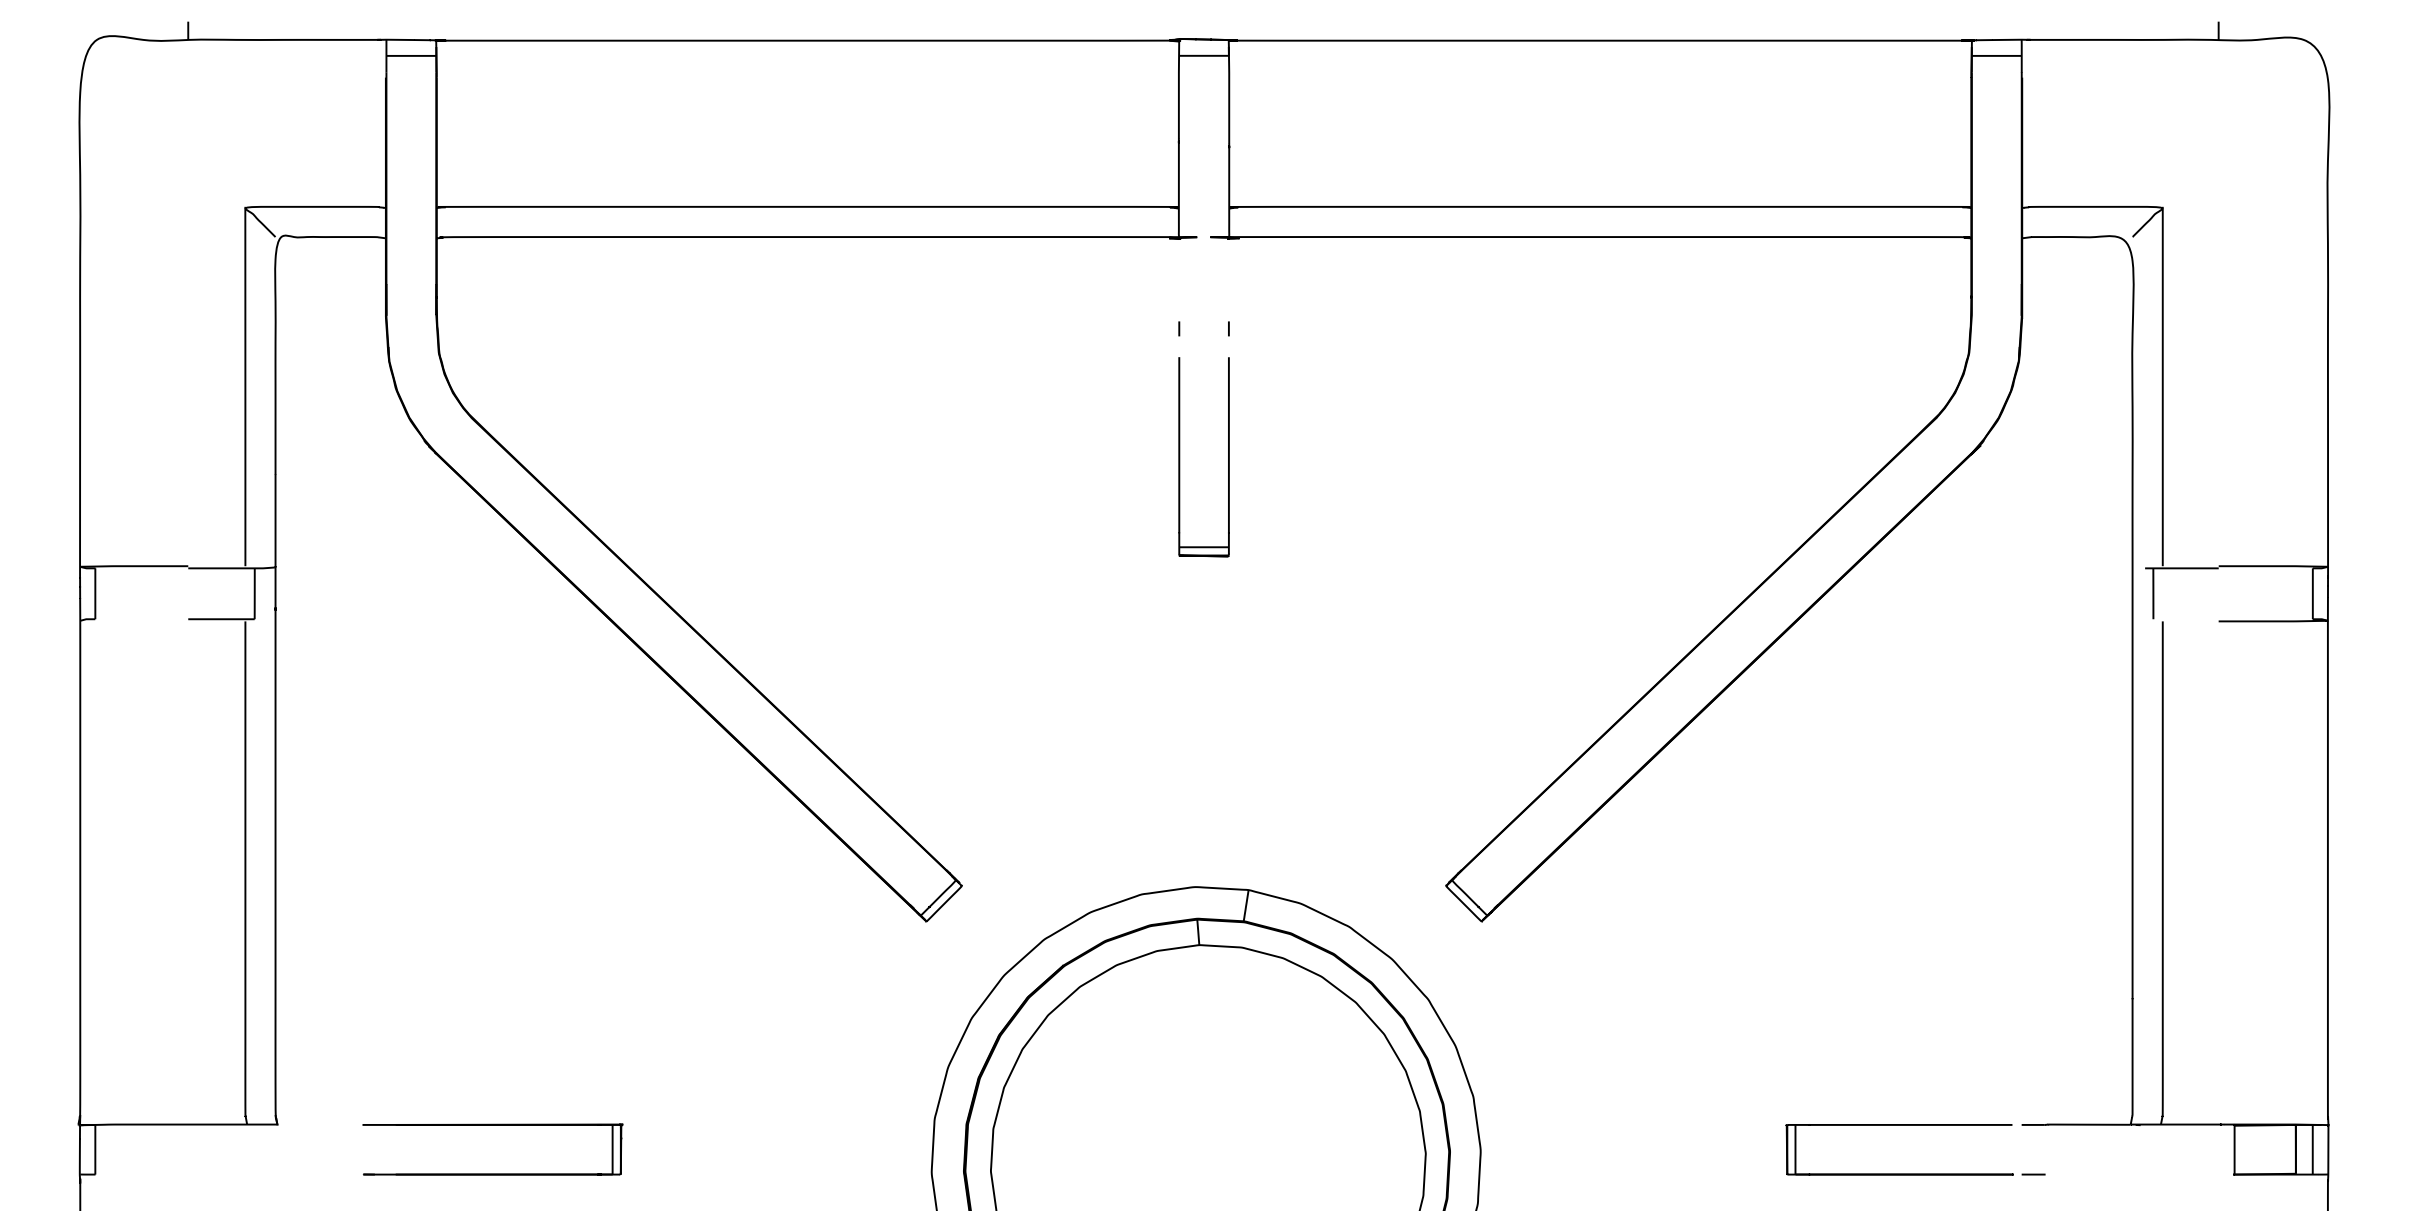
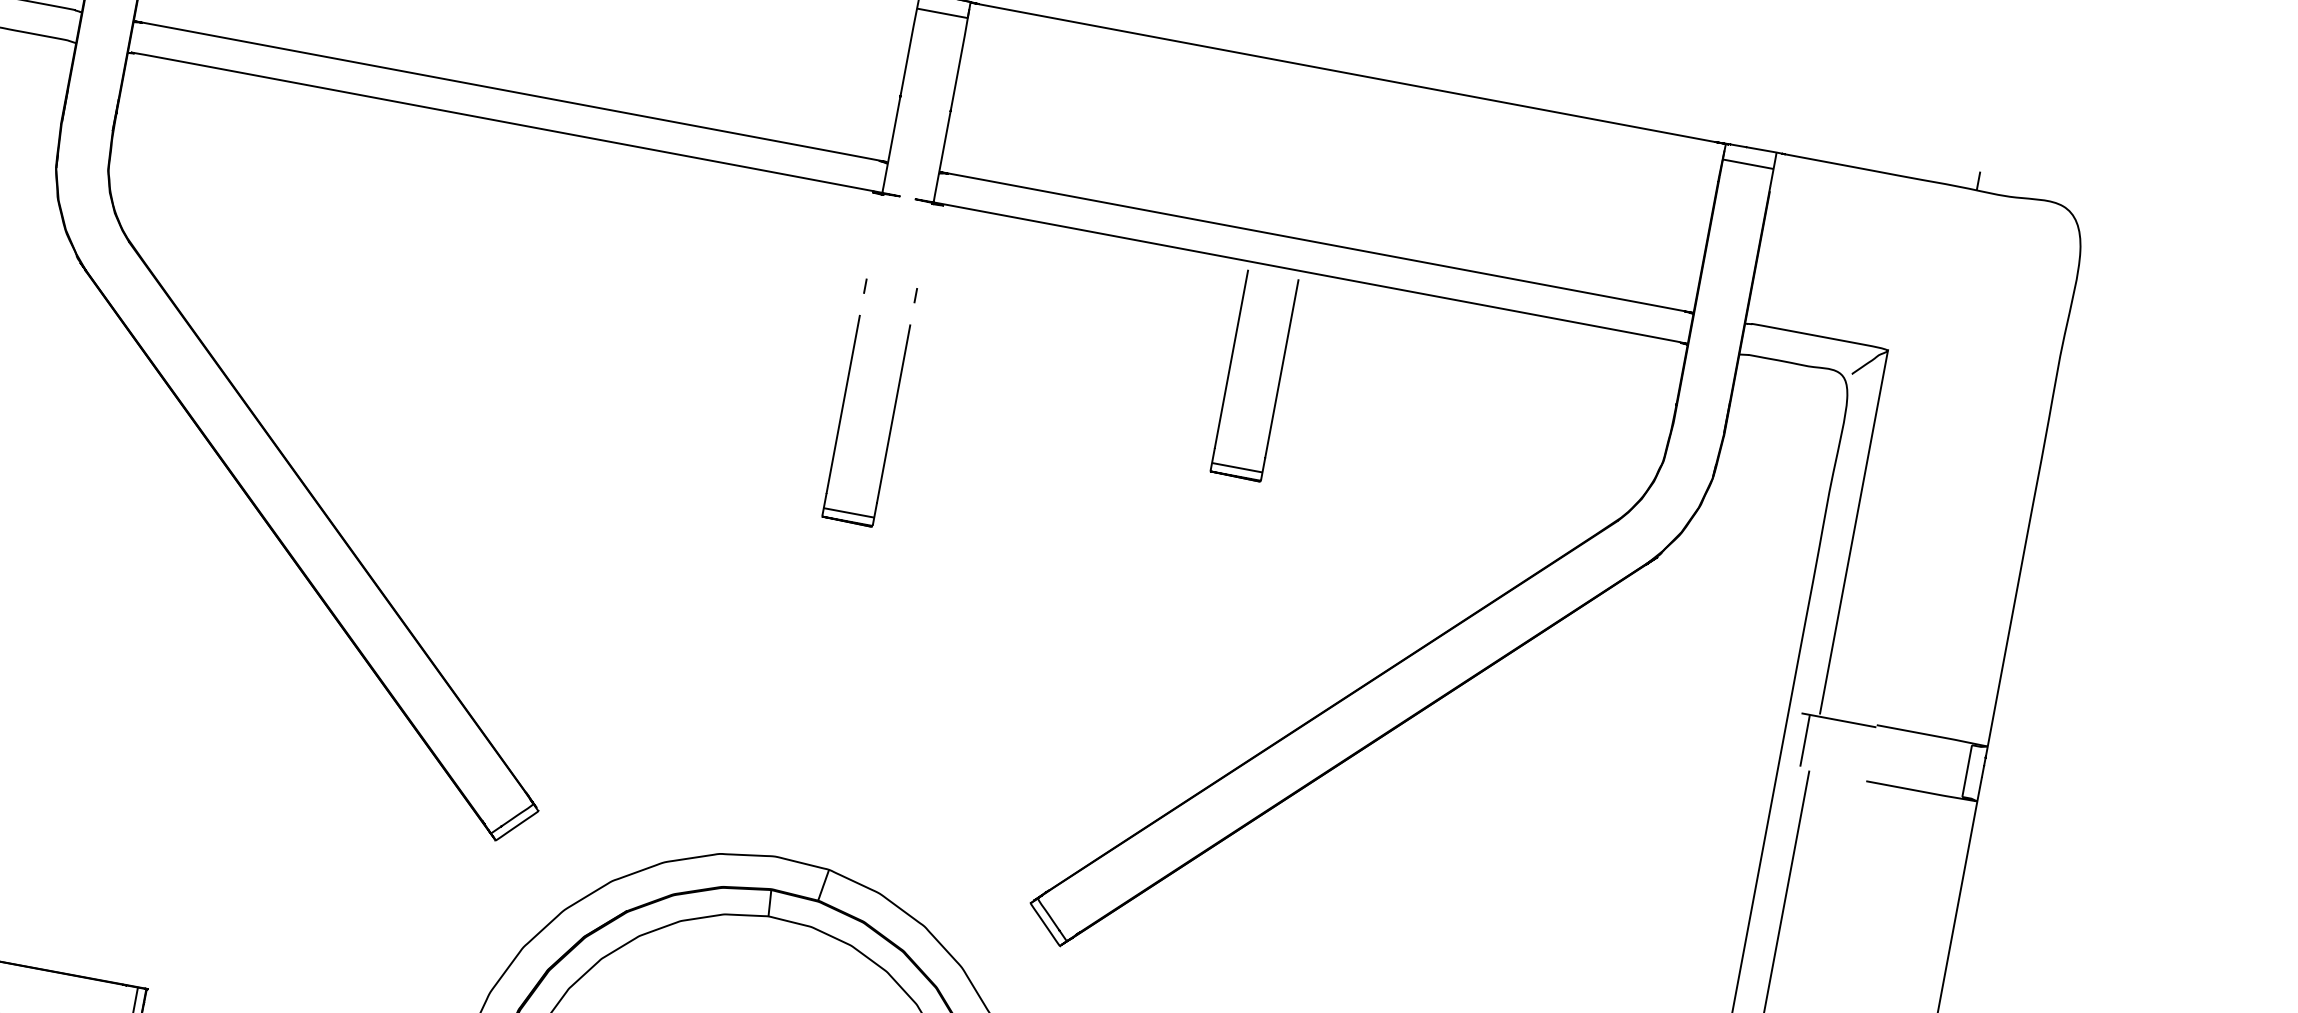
part: (1541, 345) -> (1230, 371), added

